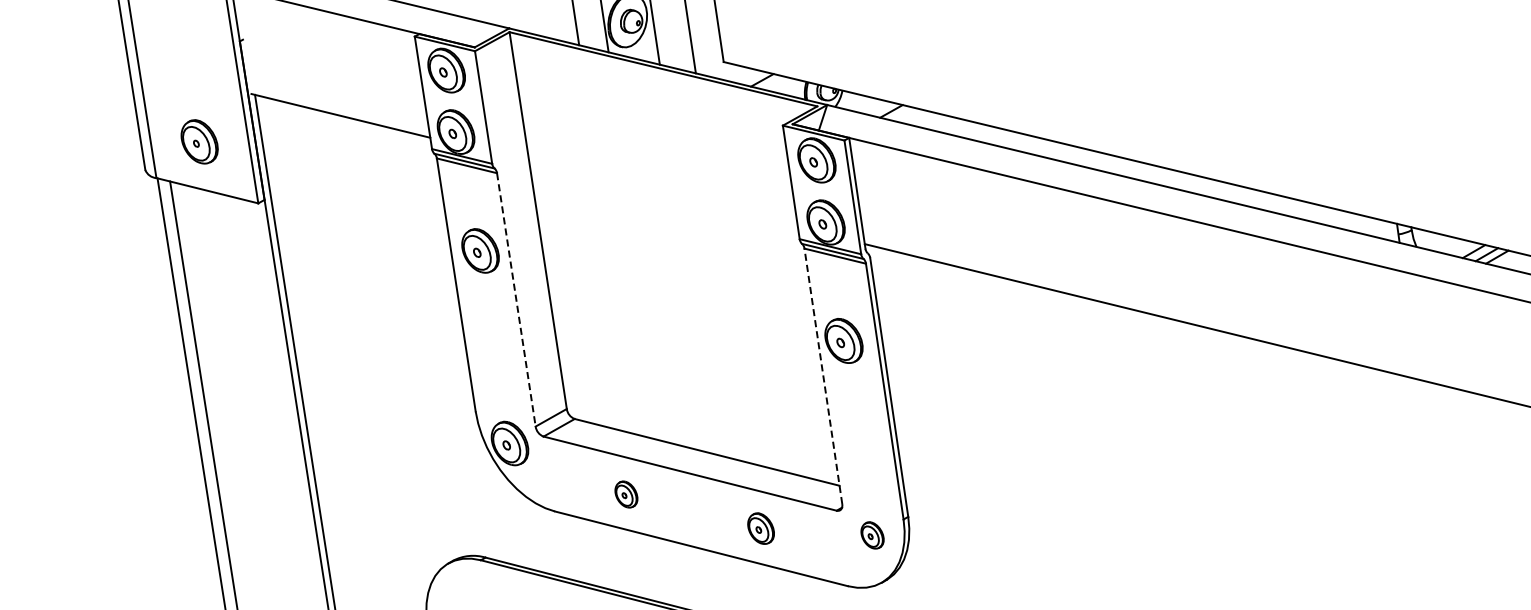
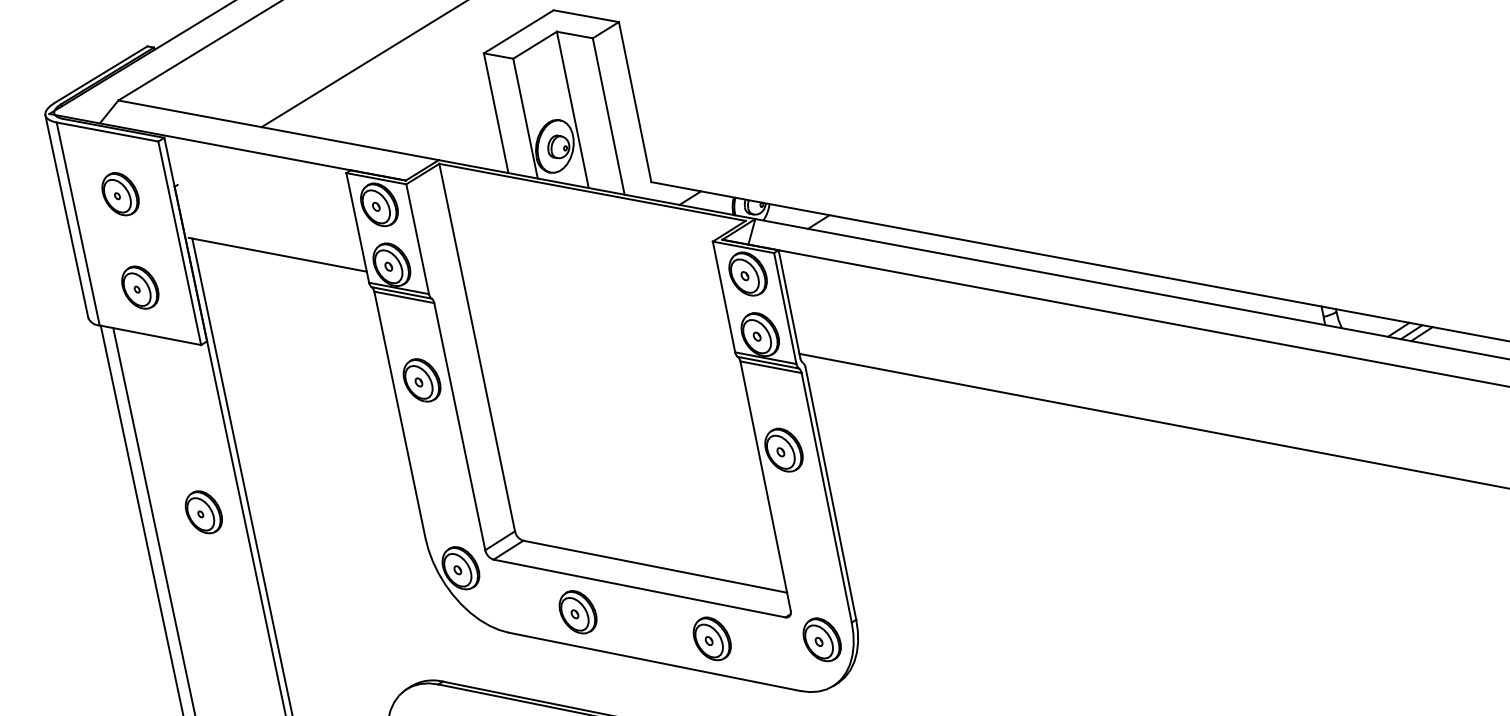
part: (184, 46) -> (120, 194), added
line: (516, 300) -> (459, 427), dashed -> solid
part: (251, 373) -> (203, 512), added
line: (823, 375) -> (765, 485), dashed -> solid
part: (625, 494) -> (577, 612), size x1.67
part: (760, 528) -> (711, 638), size x1.43
part: (871, 535) -> (821, 639), size x1.67

